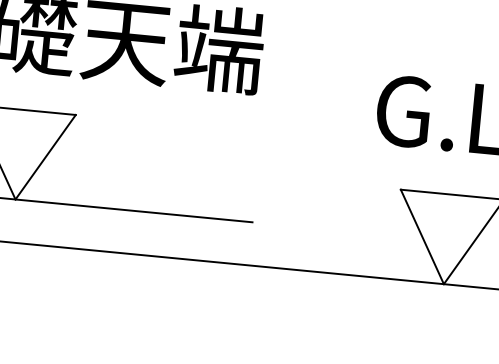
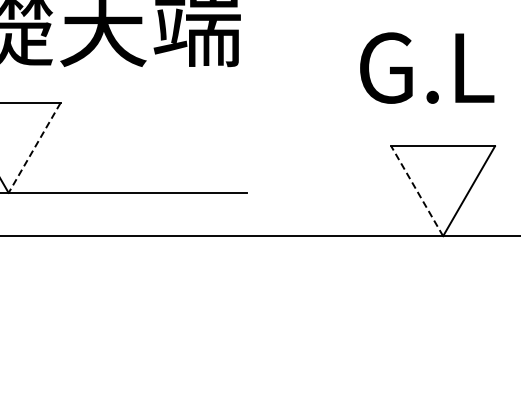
line: (45, 157) -> (34, 148), solid -> dashed
line: (422, 237) -> (417, 191), solid -> dashed

